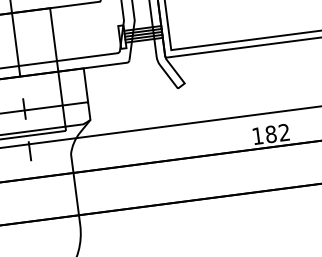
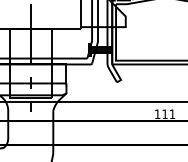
text: (277, 133) -> (168, 114), 182 -> 111

